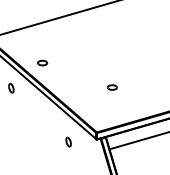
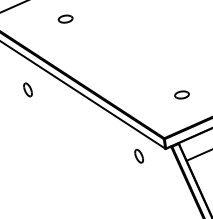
part: (42, 62) -> (65, 18), moved
part: (111, 87) -> (180, 95), moved
part: (68, 141) -> (138, 155), moved

